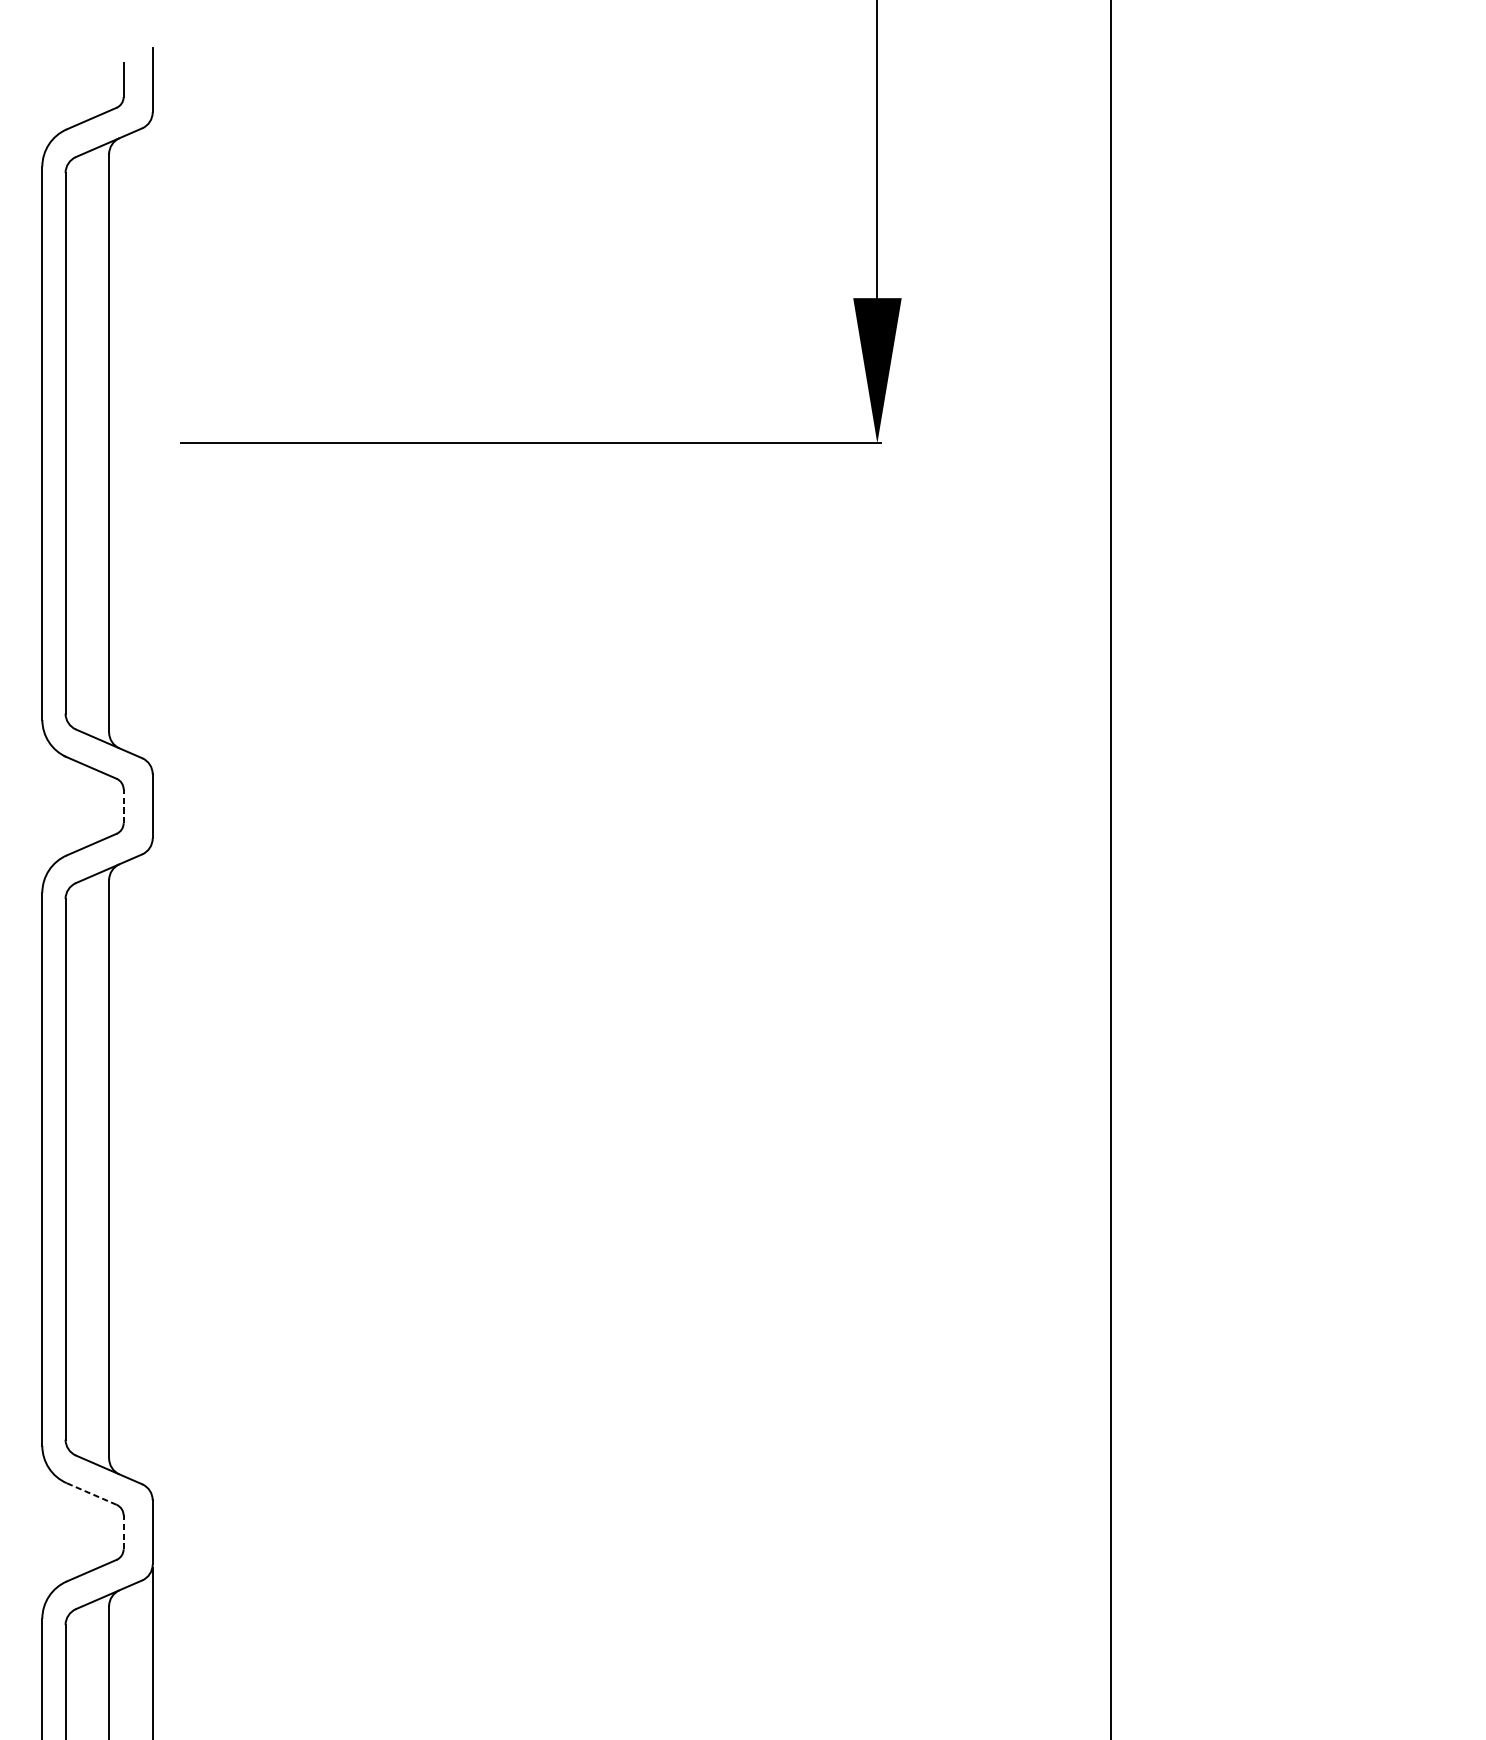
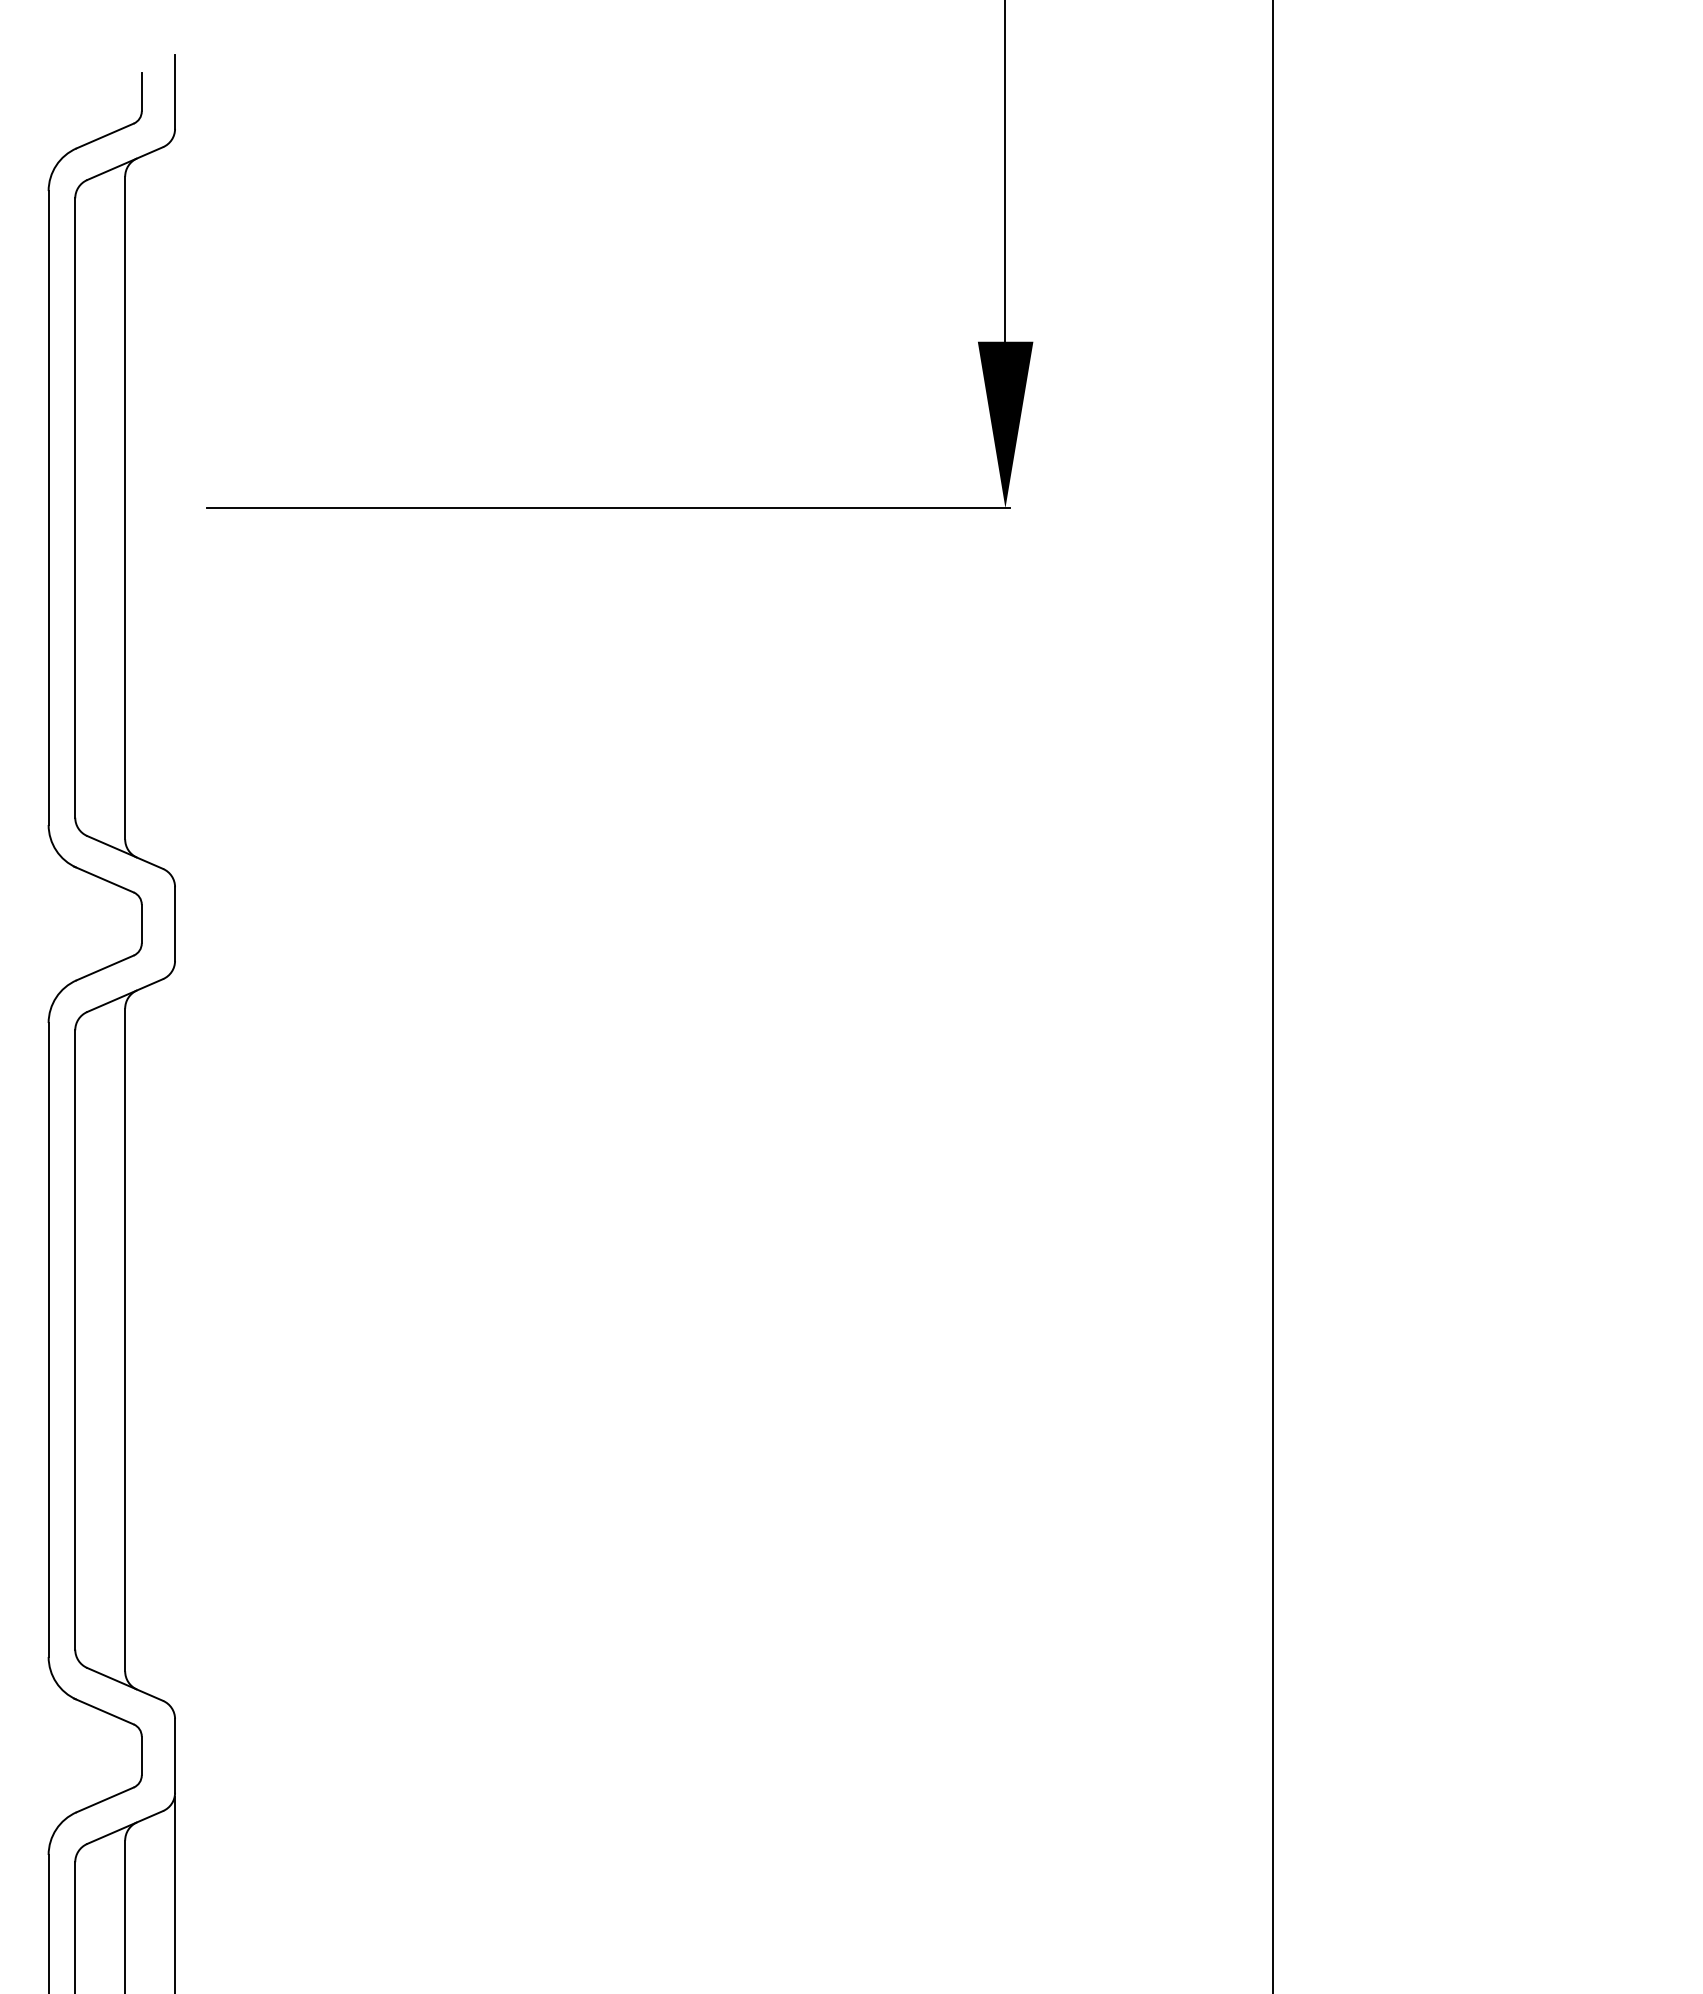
line: (123, 805) -> (141, 923), dashed -> solid
line: (90, 1493) -> (103, 1711), dashed -> solid
line: (123, 1531) -> (141, 1755), dashed -> solid

